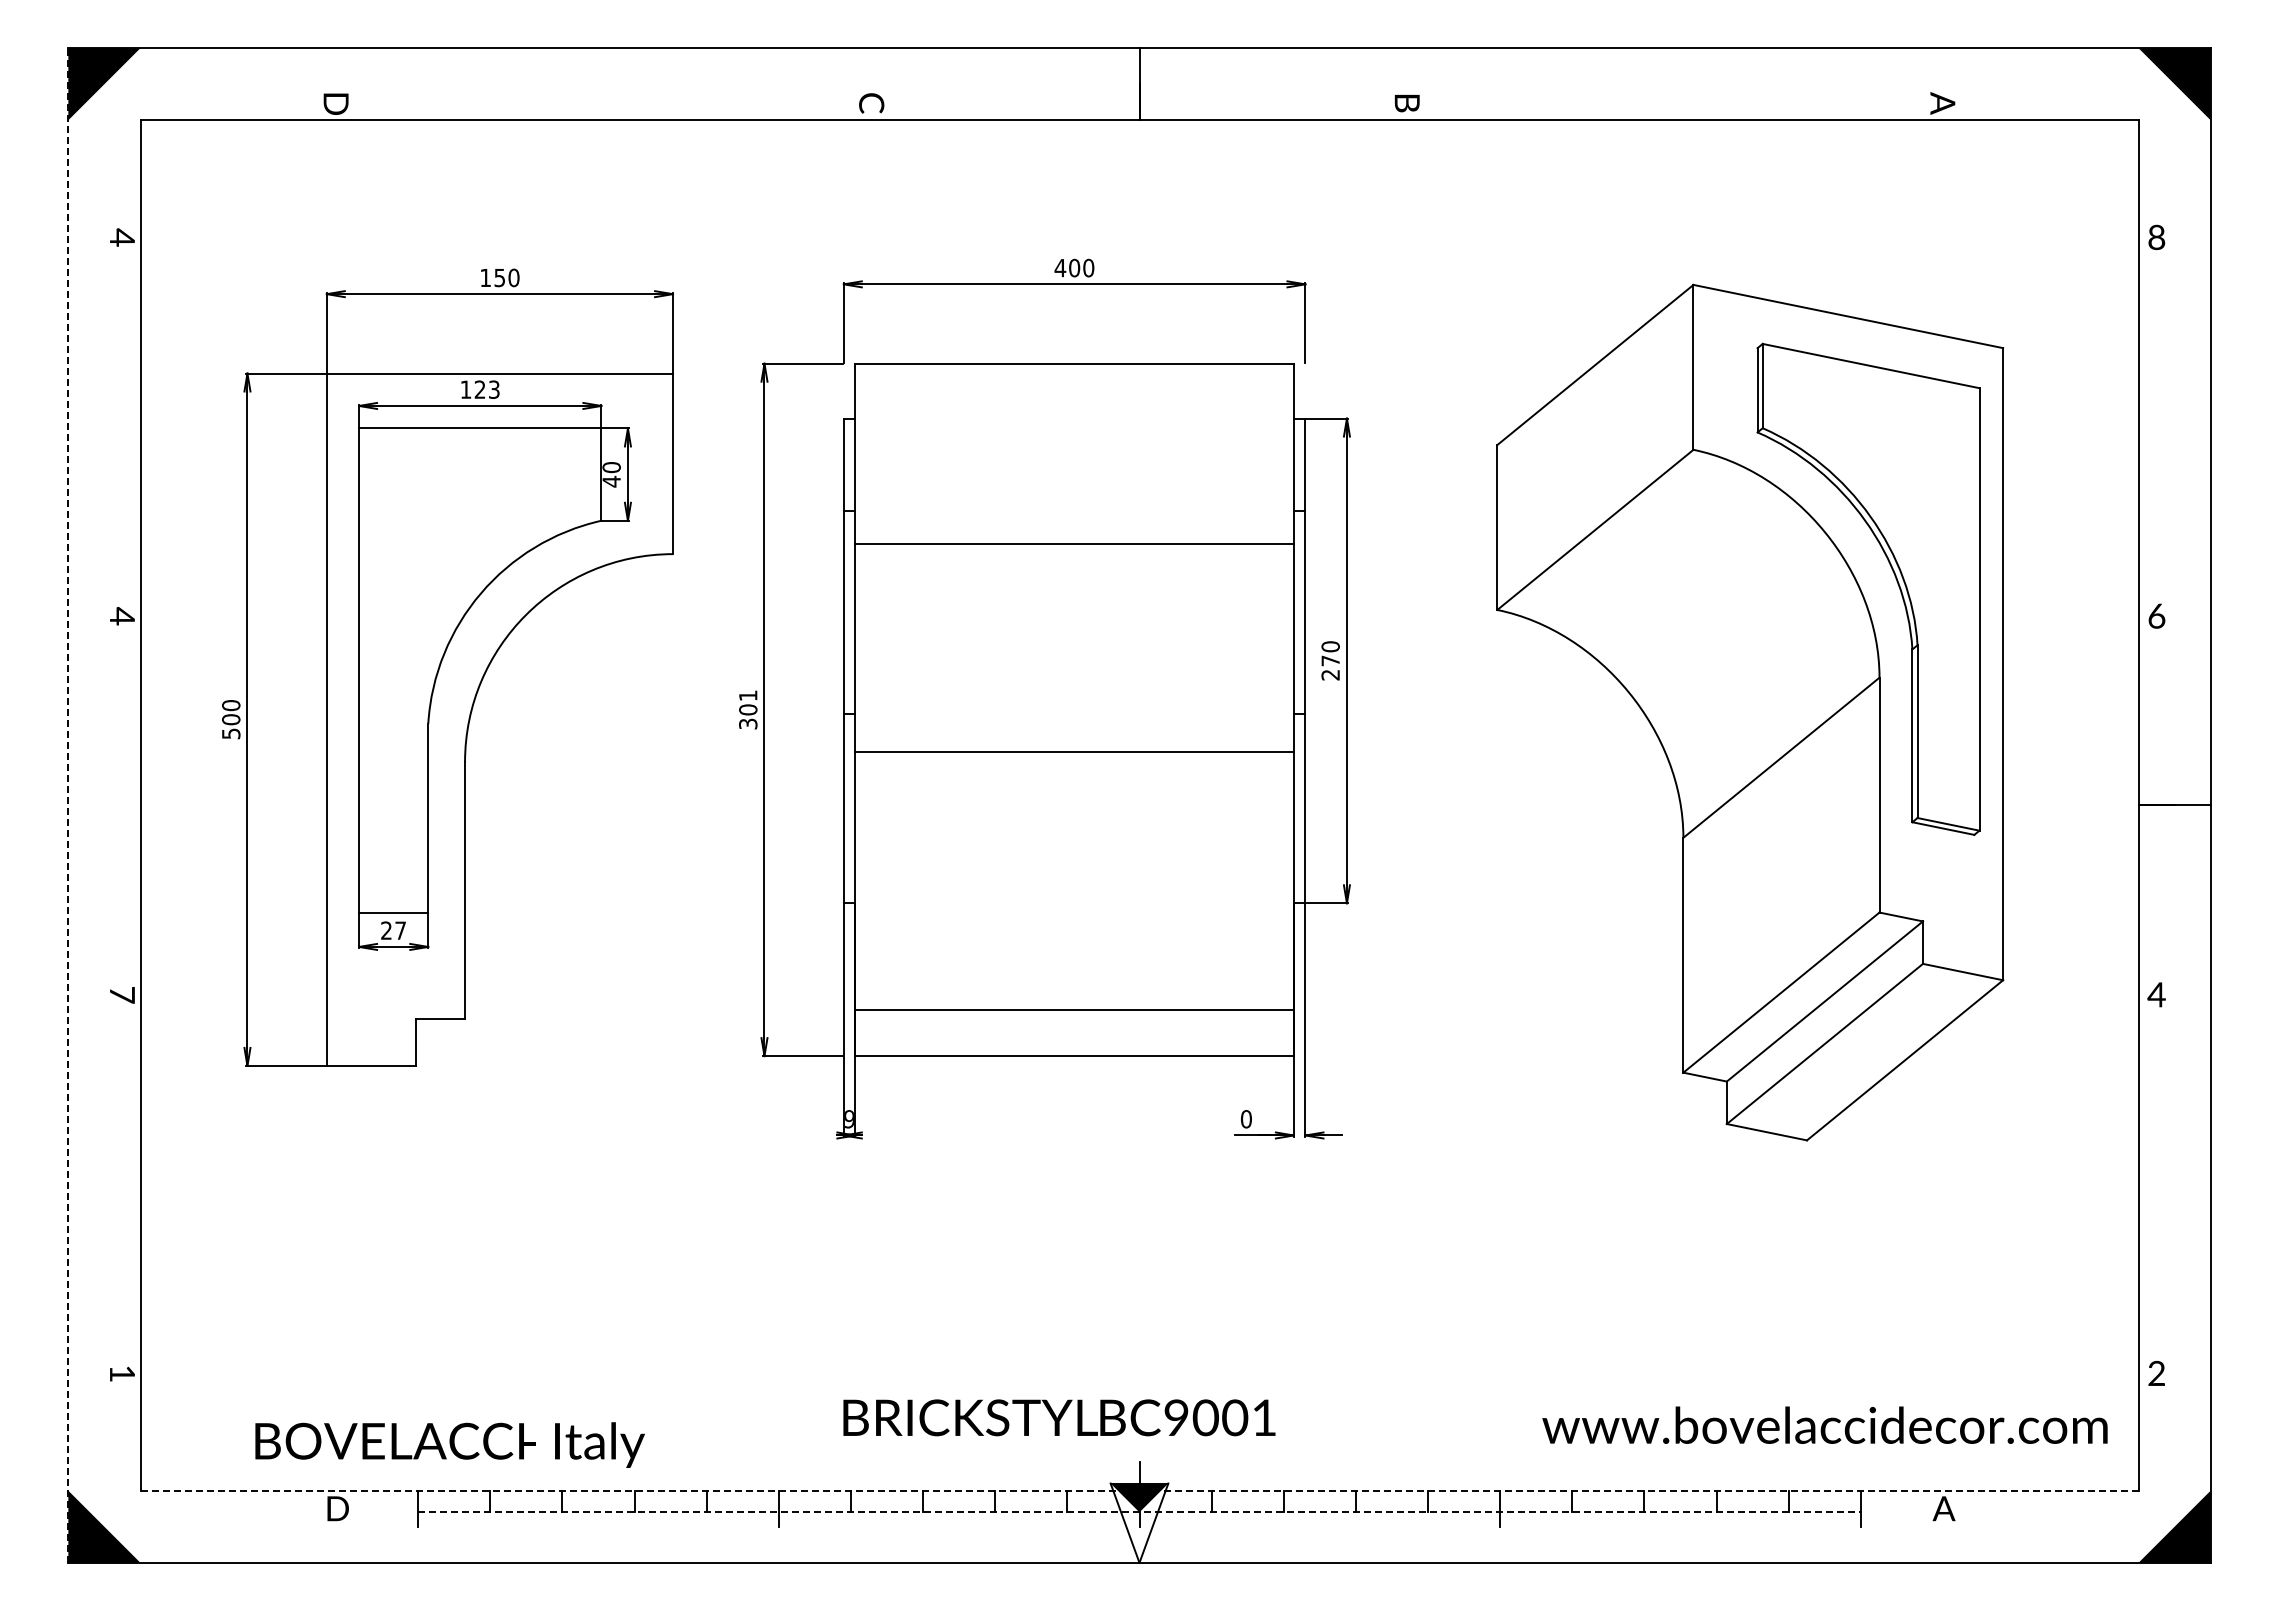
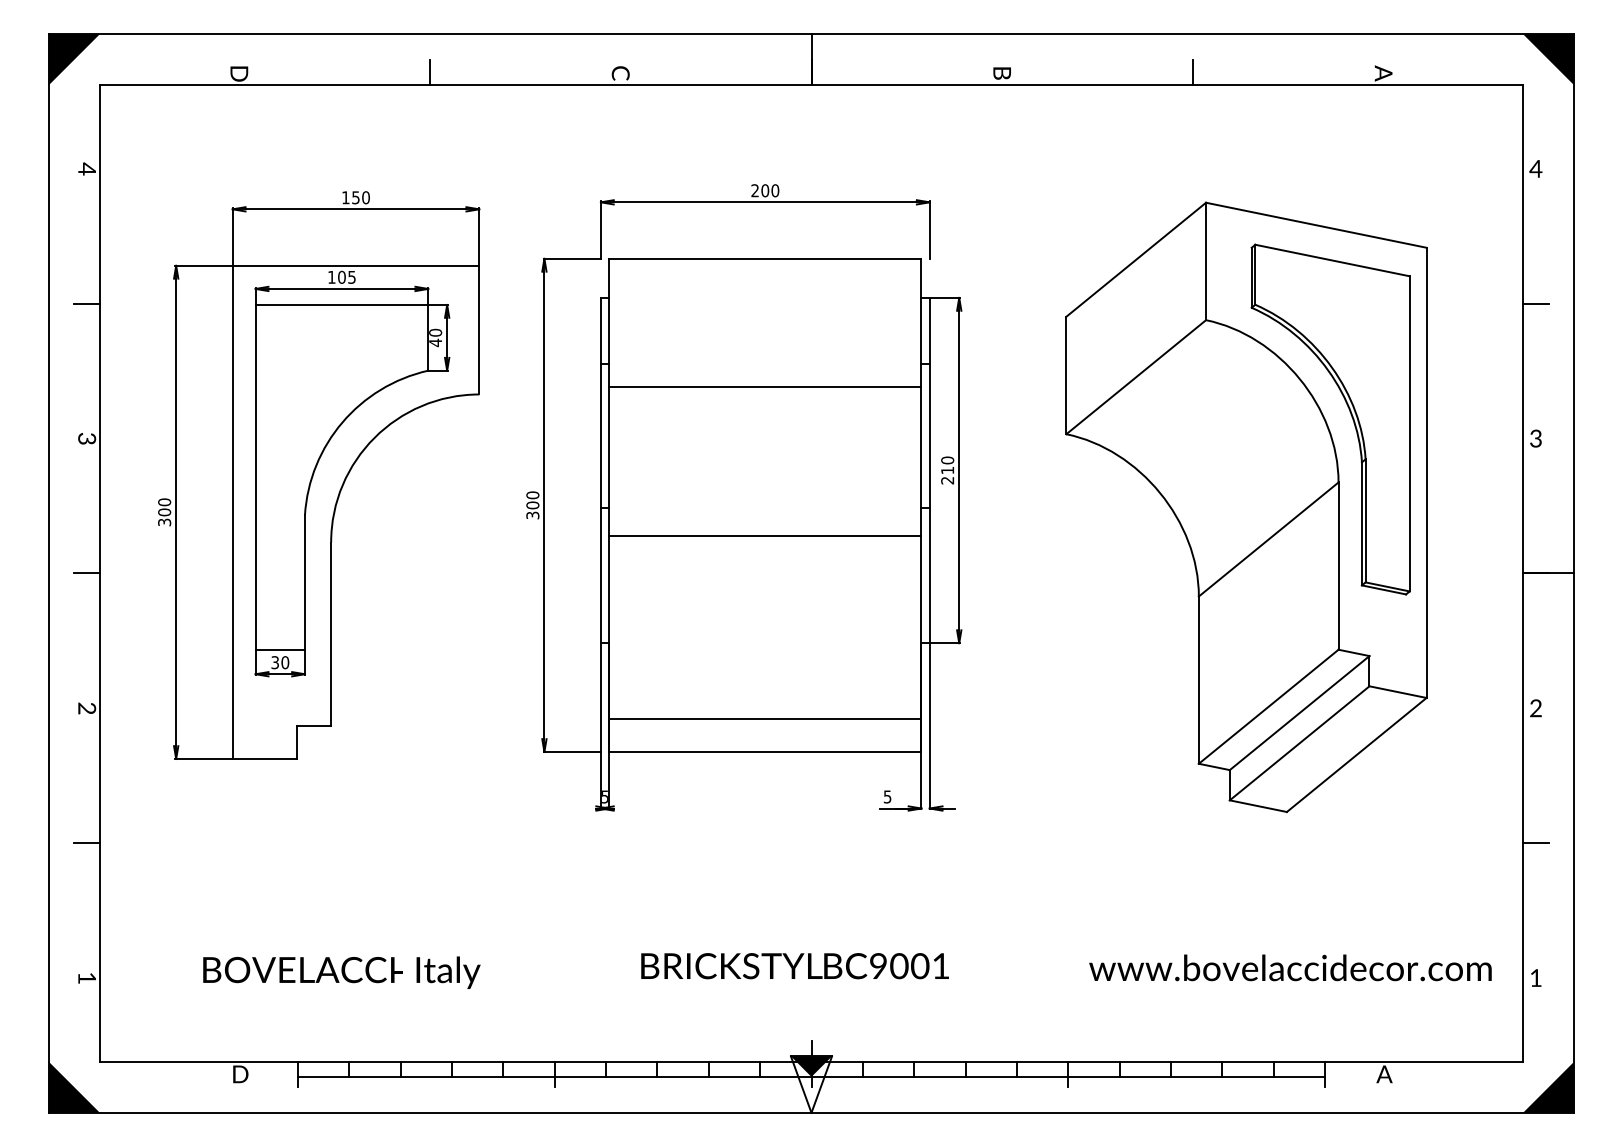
line: (603, 102) -> (429, 72), added
line: (1675, 102) -> (1193, 72), added
text: (2156, 237) -> (1535, 168), 8 -> 4
text: (1060, 267) -> (755, 190), 400 -> 200
text: (486, 389) -> (346, 277), 123 -> 105
line: (122, 426) -> (87, 303), added
line: (2156, 426) -> (1535, 303), added
text: (122, 615) -> (87, 438), 4 -> 3
text: (2156, 615) -> (1535, 438), 6 -> 3
text: (1330, 660) -> (947, 470), 270 -> 210
text: (748, 695) -> (533, 495), 301 -> 300
text: (230, 733) -> (164, 522), 500 -> 300
line: (68, 805) -> (48, 573), dashed -> solid
line: (122, 805) -> (87, 573), added
text: (393, 930) -> (280, 662), 27 -> 30
text: (122, 994) -> (87, 708), 7 -> 2
text: (2156, 994) -> (1535, 708), 4 -> 2
text: (849, 1119) -> (604, 797), 9 -> 5
text: (1245, 1119) -> (886, 797), 0 -> 5
line: (122, 1184) -> (87, 843), added
line: (2156, 1184) -> (1535, 843), added
text: (2156, 1372) -> (1535, 977), 2 -> 1
text: (1059, 1417) -> (795, 965), moved
text: (1824, 1424) -> (1290, 967), moved
text: (449, 1444) -> (341, 972), moved
line: (1139, 1490) -> (811, 1061), dashed -> solid
line: (1139, 1512) -> (811, 1077), dashed -> solid

